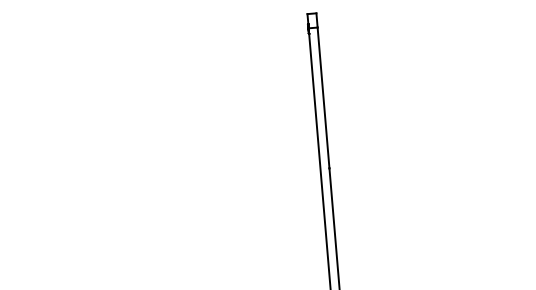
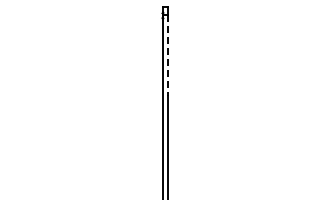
line: (324, 99) -> (168, 56), solid -> dashed

